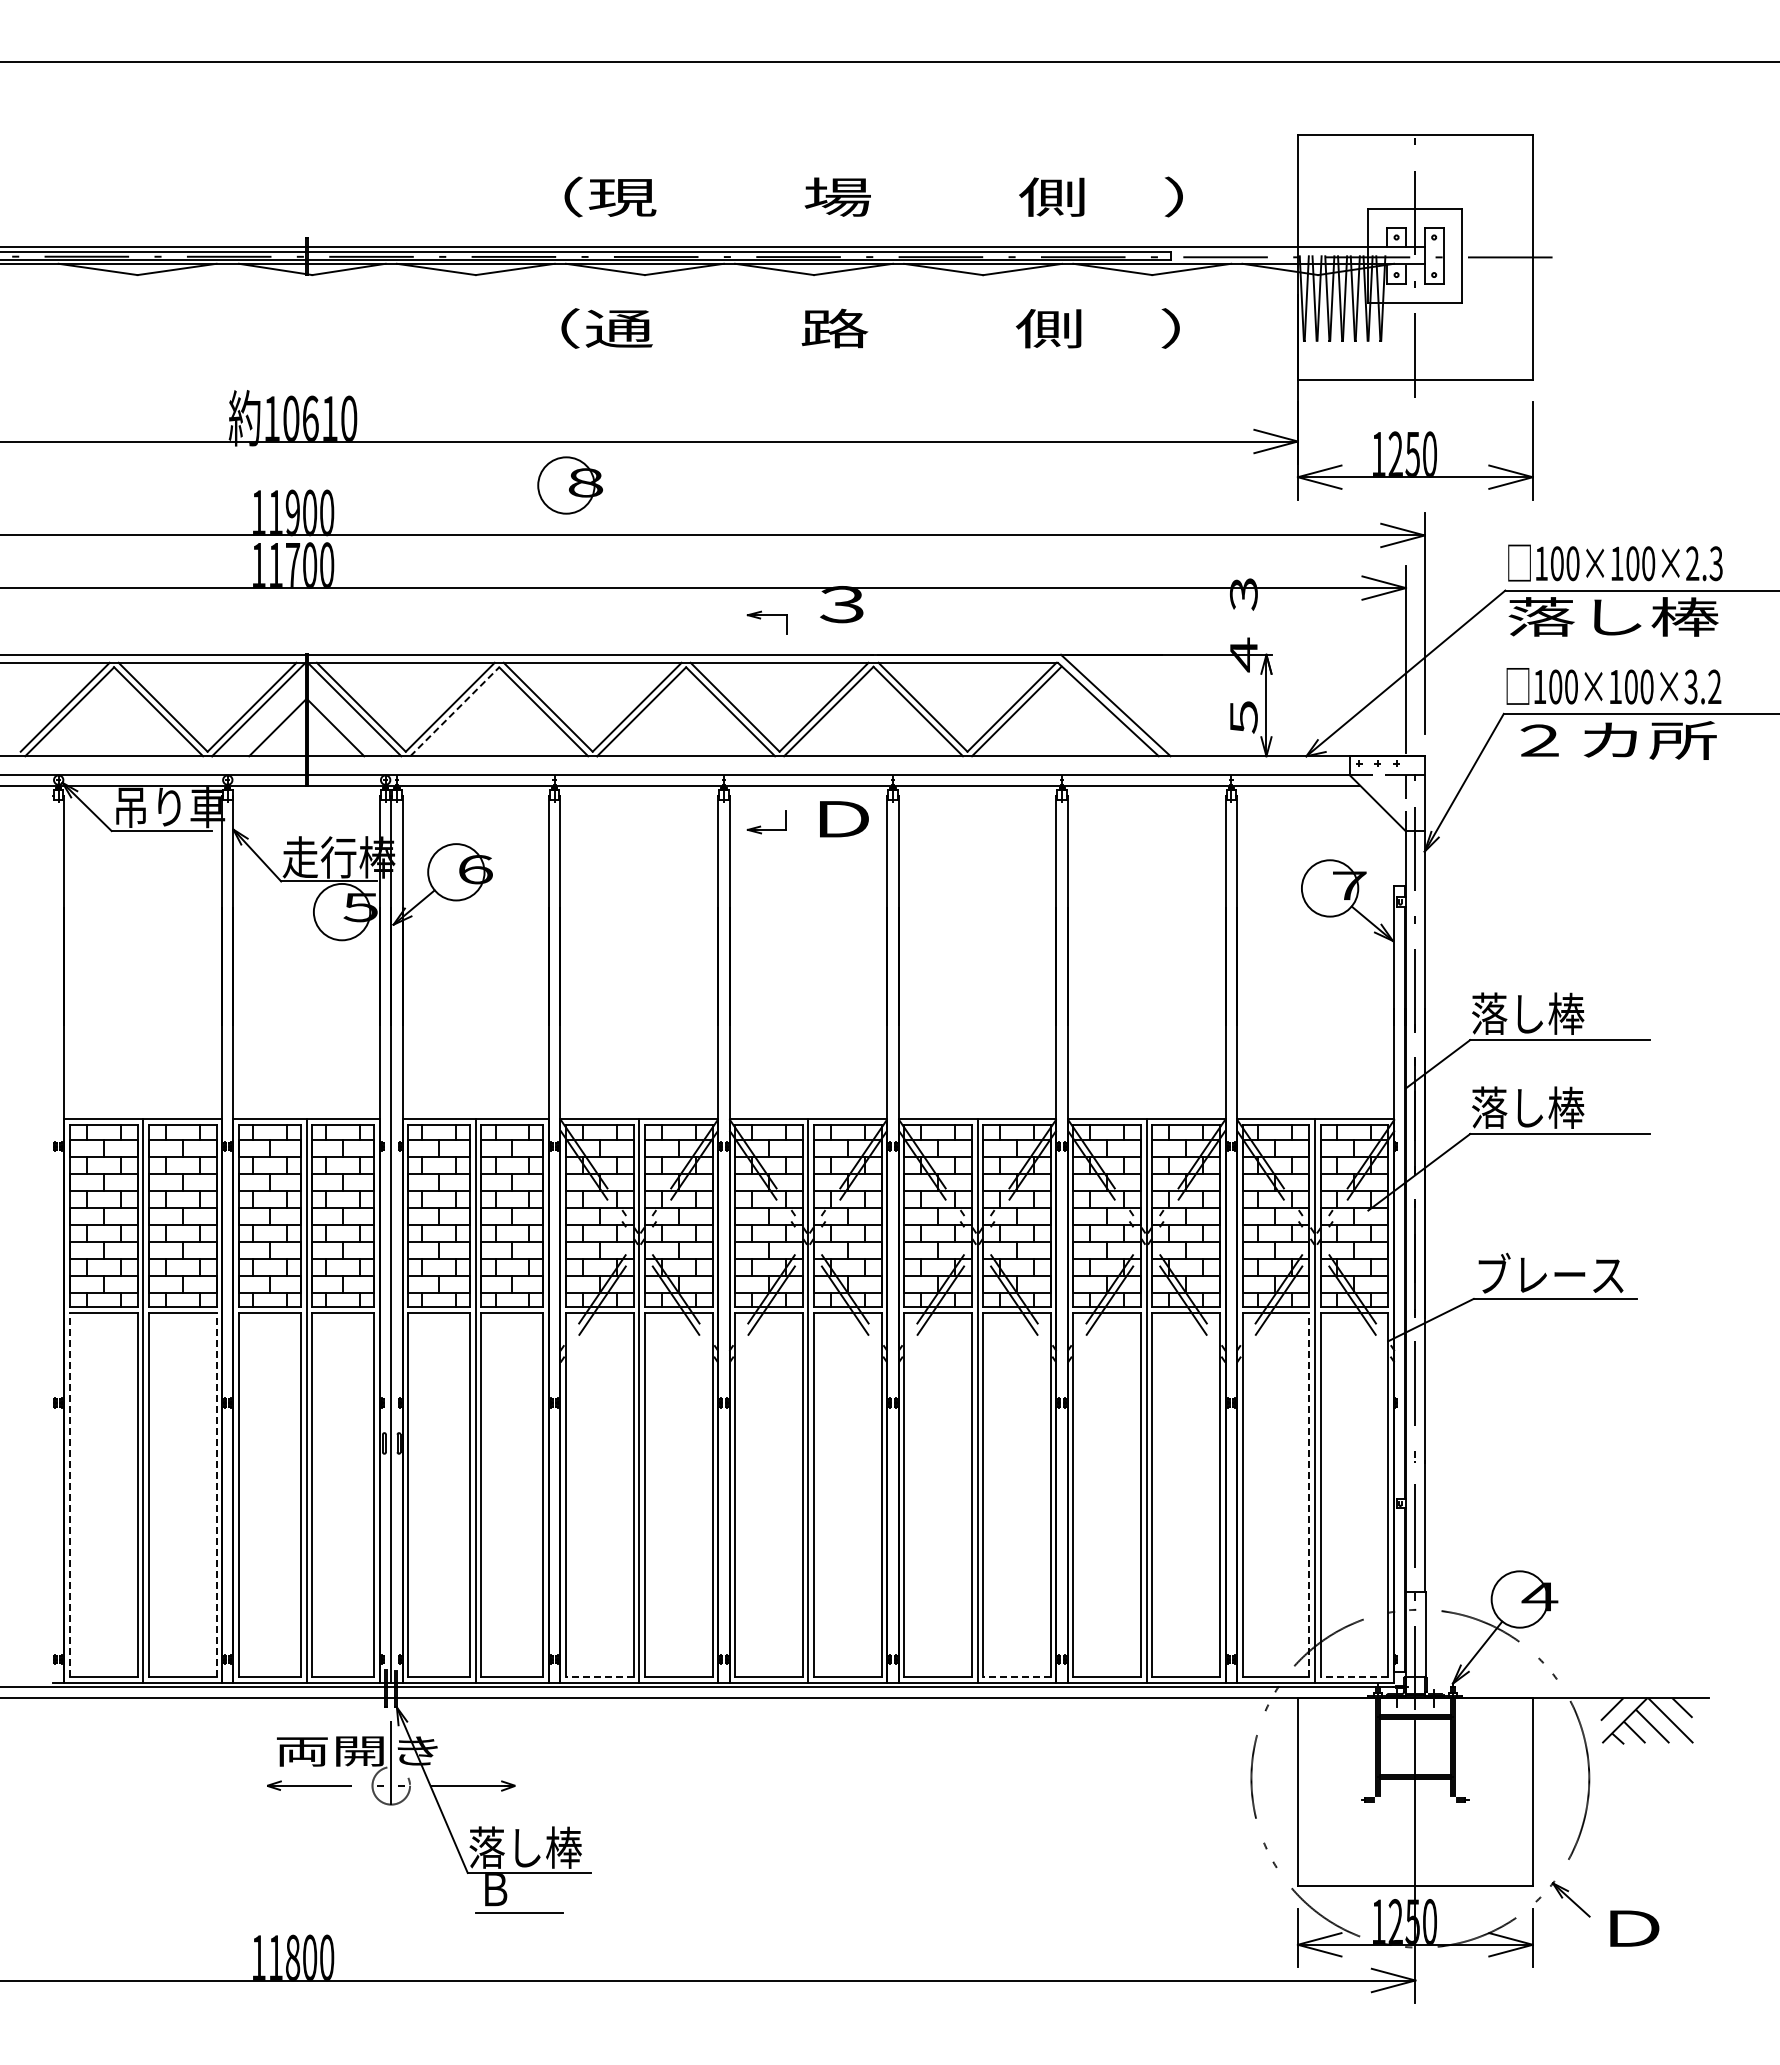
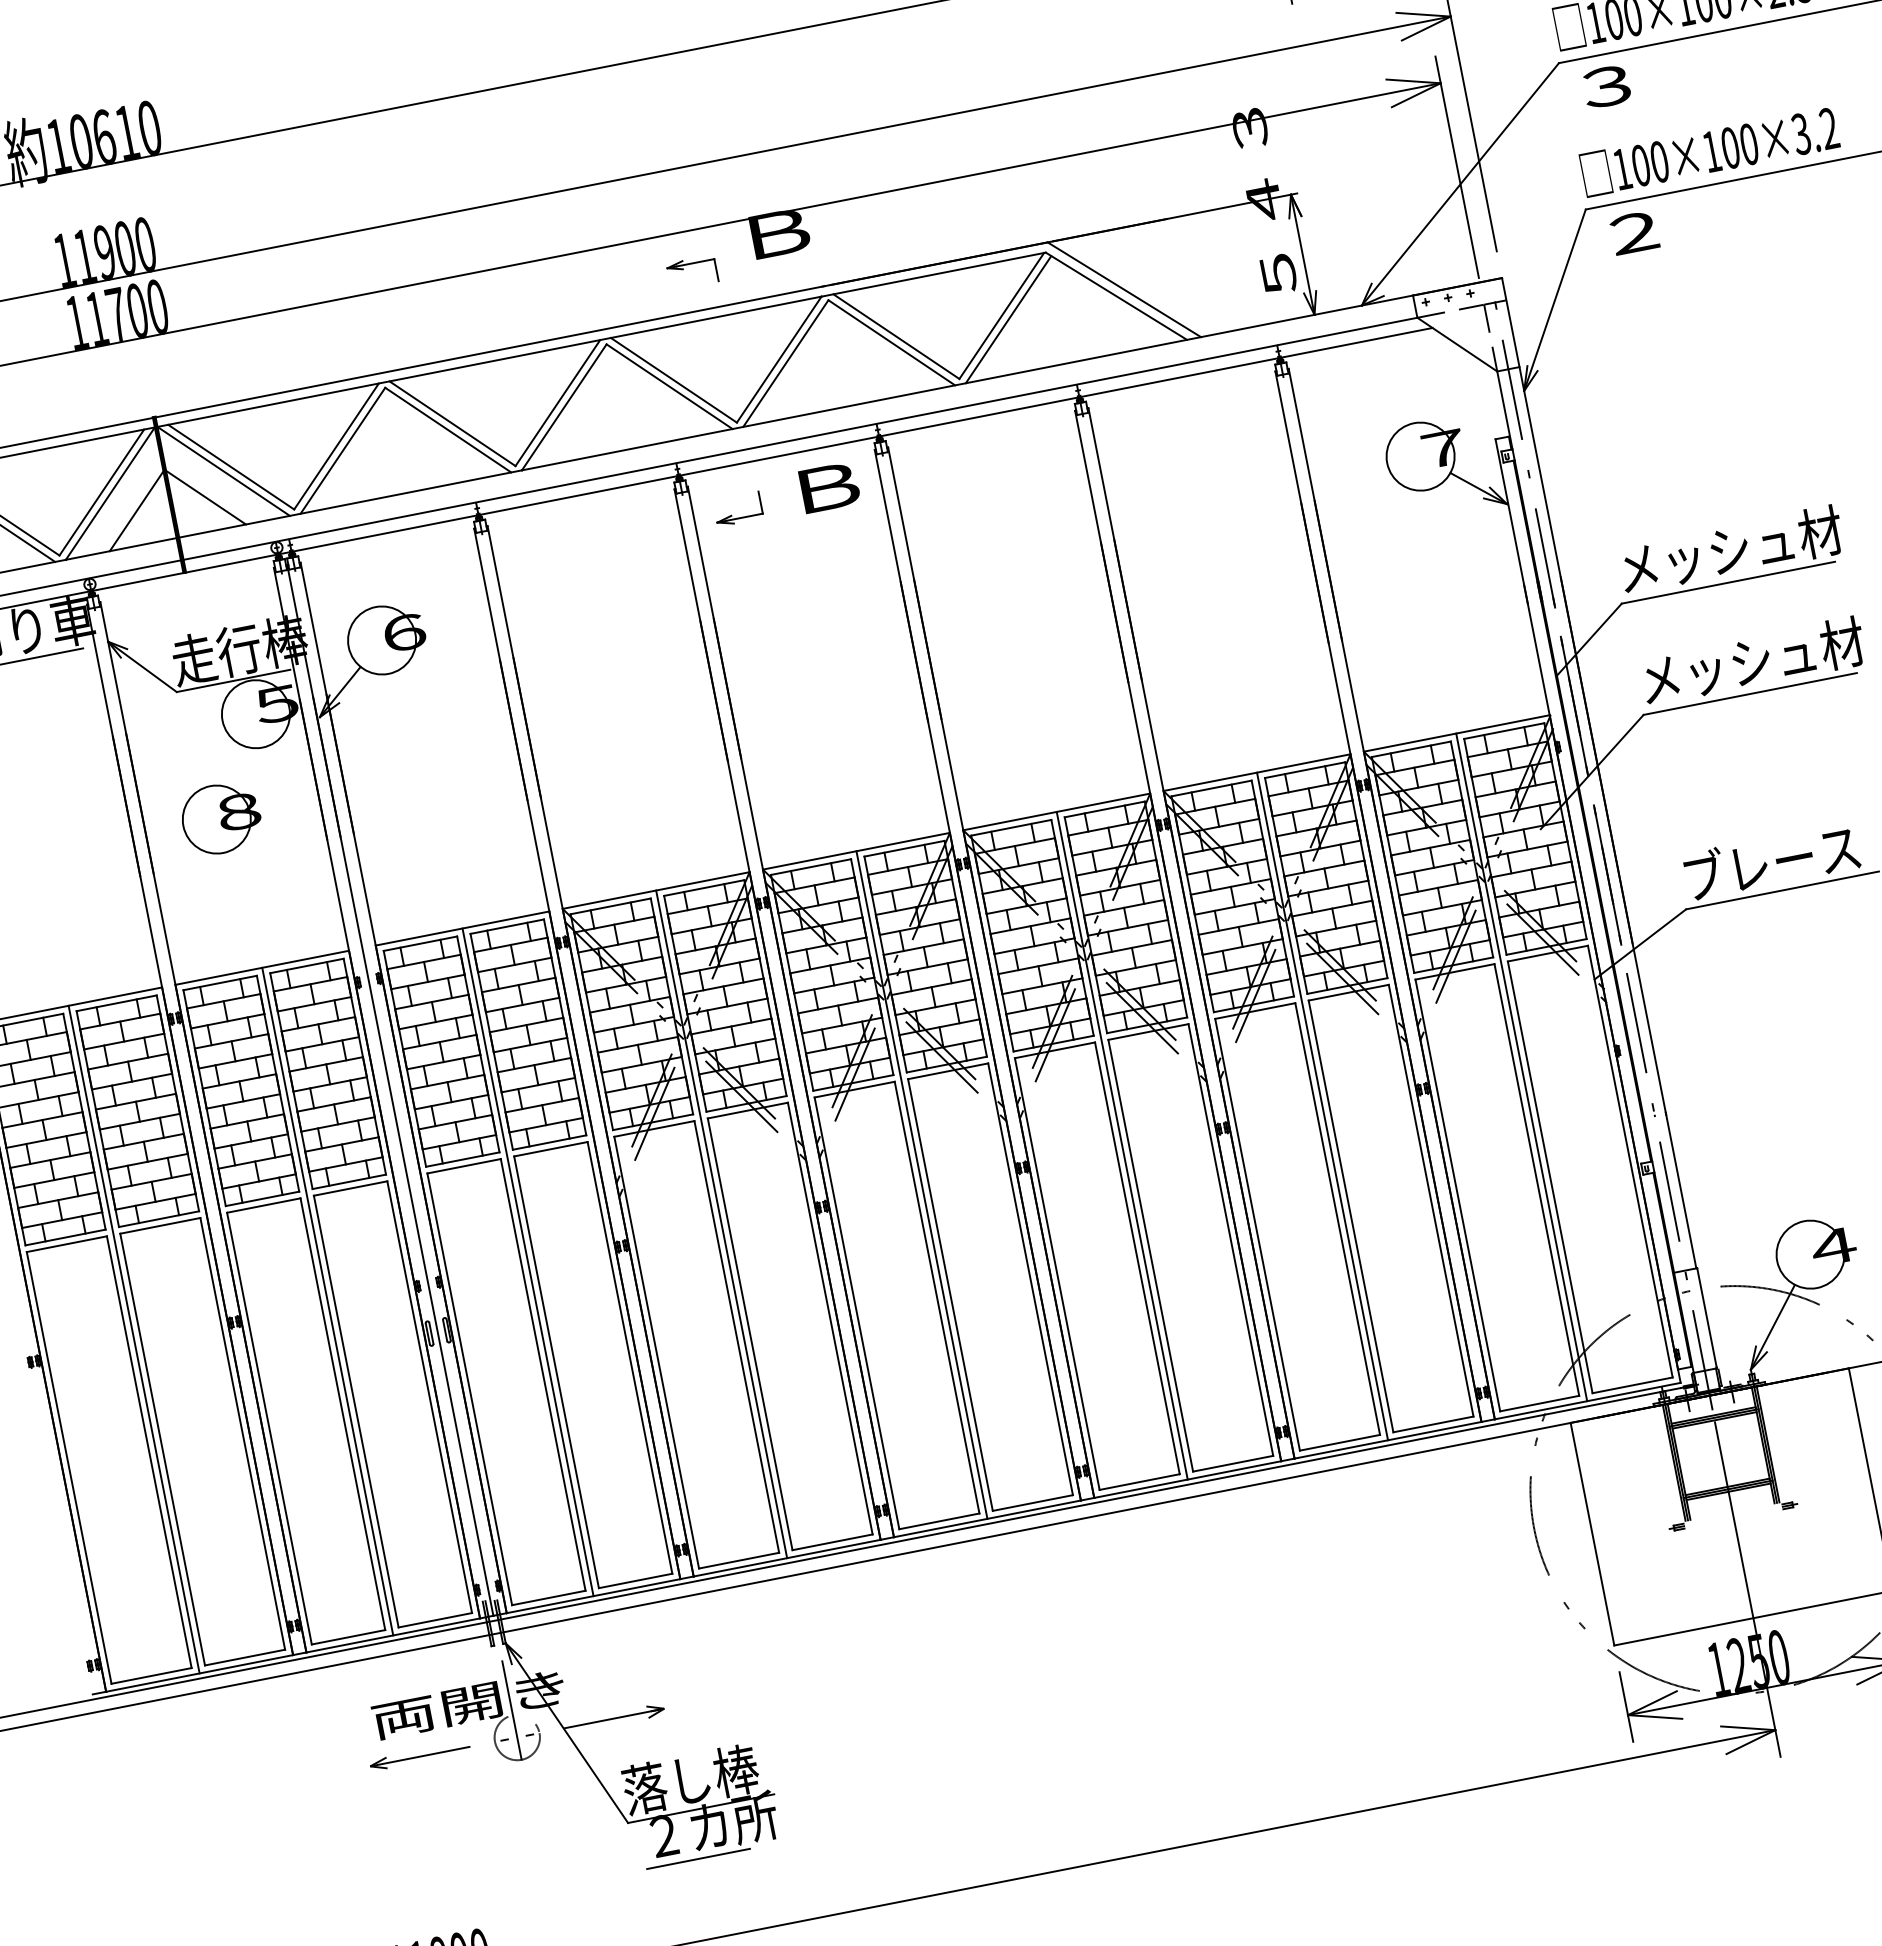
part: (569, 485) -> (220, 818), moved
text: (844, 604) -> (779, 233), ３ -> Ｂ
text: (1613, 616) -> (1693, 68), 落し棒 -> ３
line: (454, 711) -> (342, 450), dashed -> solid
text: (1649, 740) -> (1764, 207), ２カ所 -> ２
text: (844, 819) -> (829, 487), Ｄ -> Ｂ
text: (1566, 1013) -> (1729, 549), 落し棒 -> メッシュ材
text: (1566, 1107) -> (1751, 661), 落し棒 -> メッシュ材
line: (69, 1494) -> (68, 1467), dashed -> solid
line: (216, 1494) -> (242, 1433), dashed -> solid
line: (1309, 1494) -> (1537, 1179), dashed -> solid
line: (599, 1677) -> (738, 1560), dashed -> solid
line: (1017, 1677) -> (1233, 1463), dashed -> solid
line: (1354, 1677) -> (1632, 1385), dashed -> solid
text: (537, 1888) -> (714, 1825), Ｂ -> ２カ所

